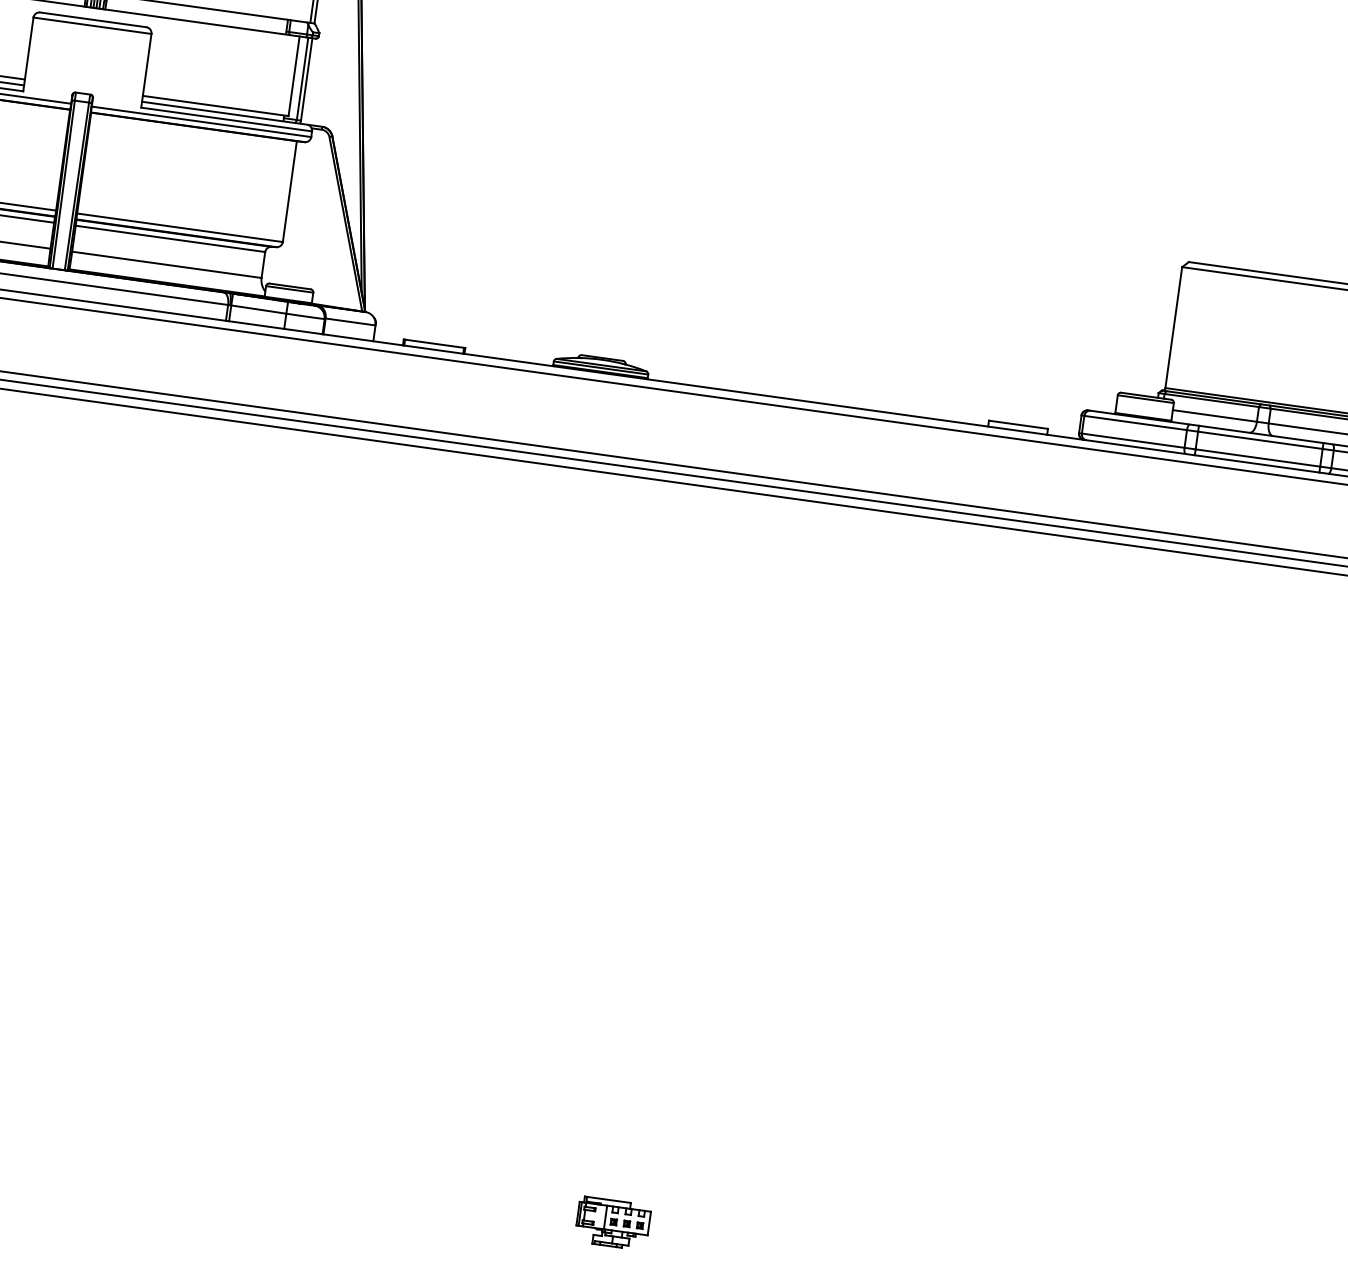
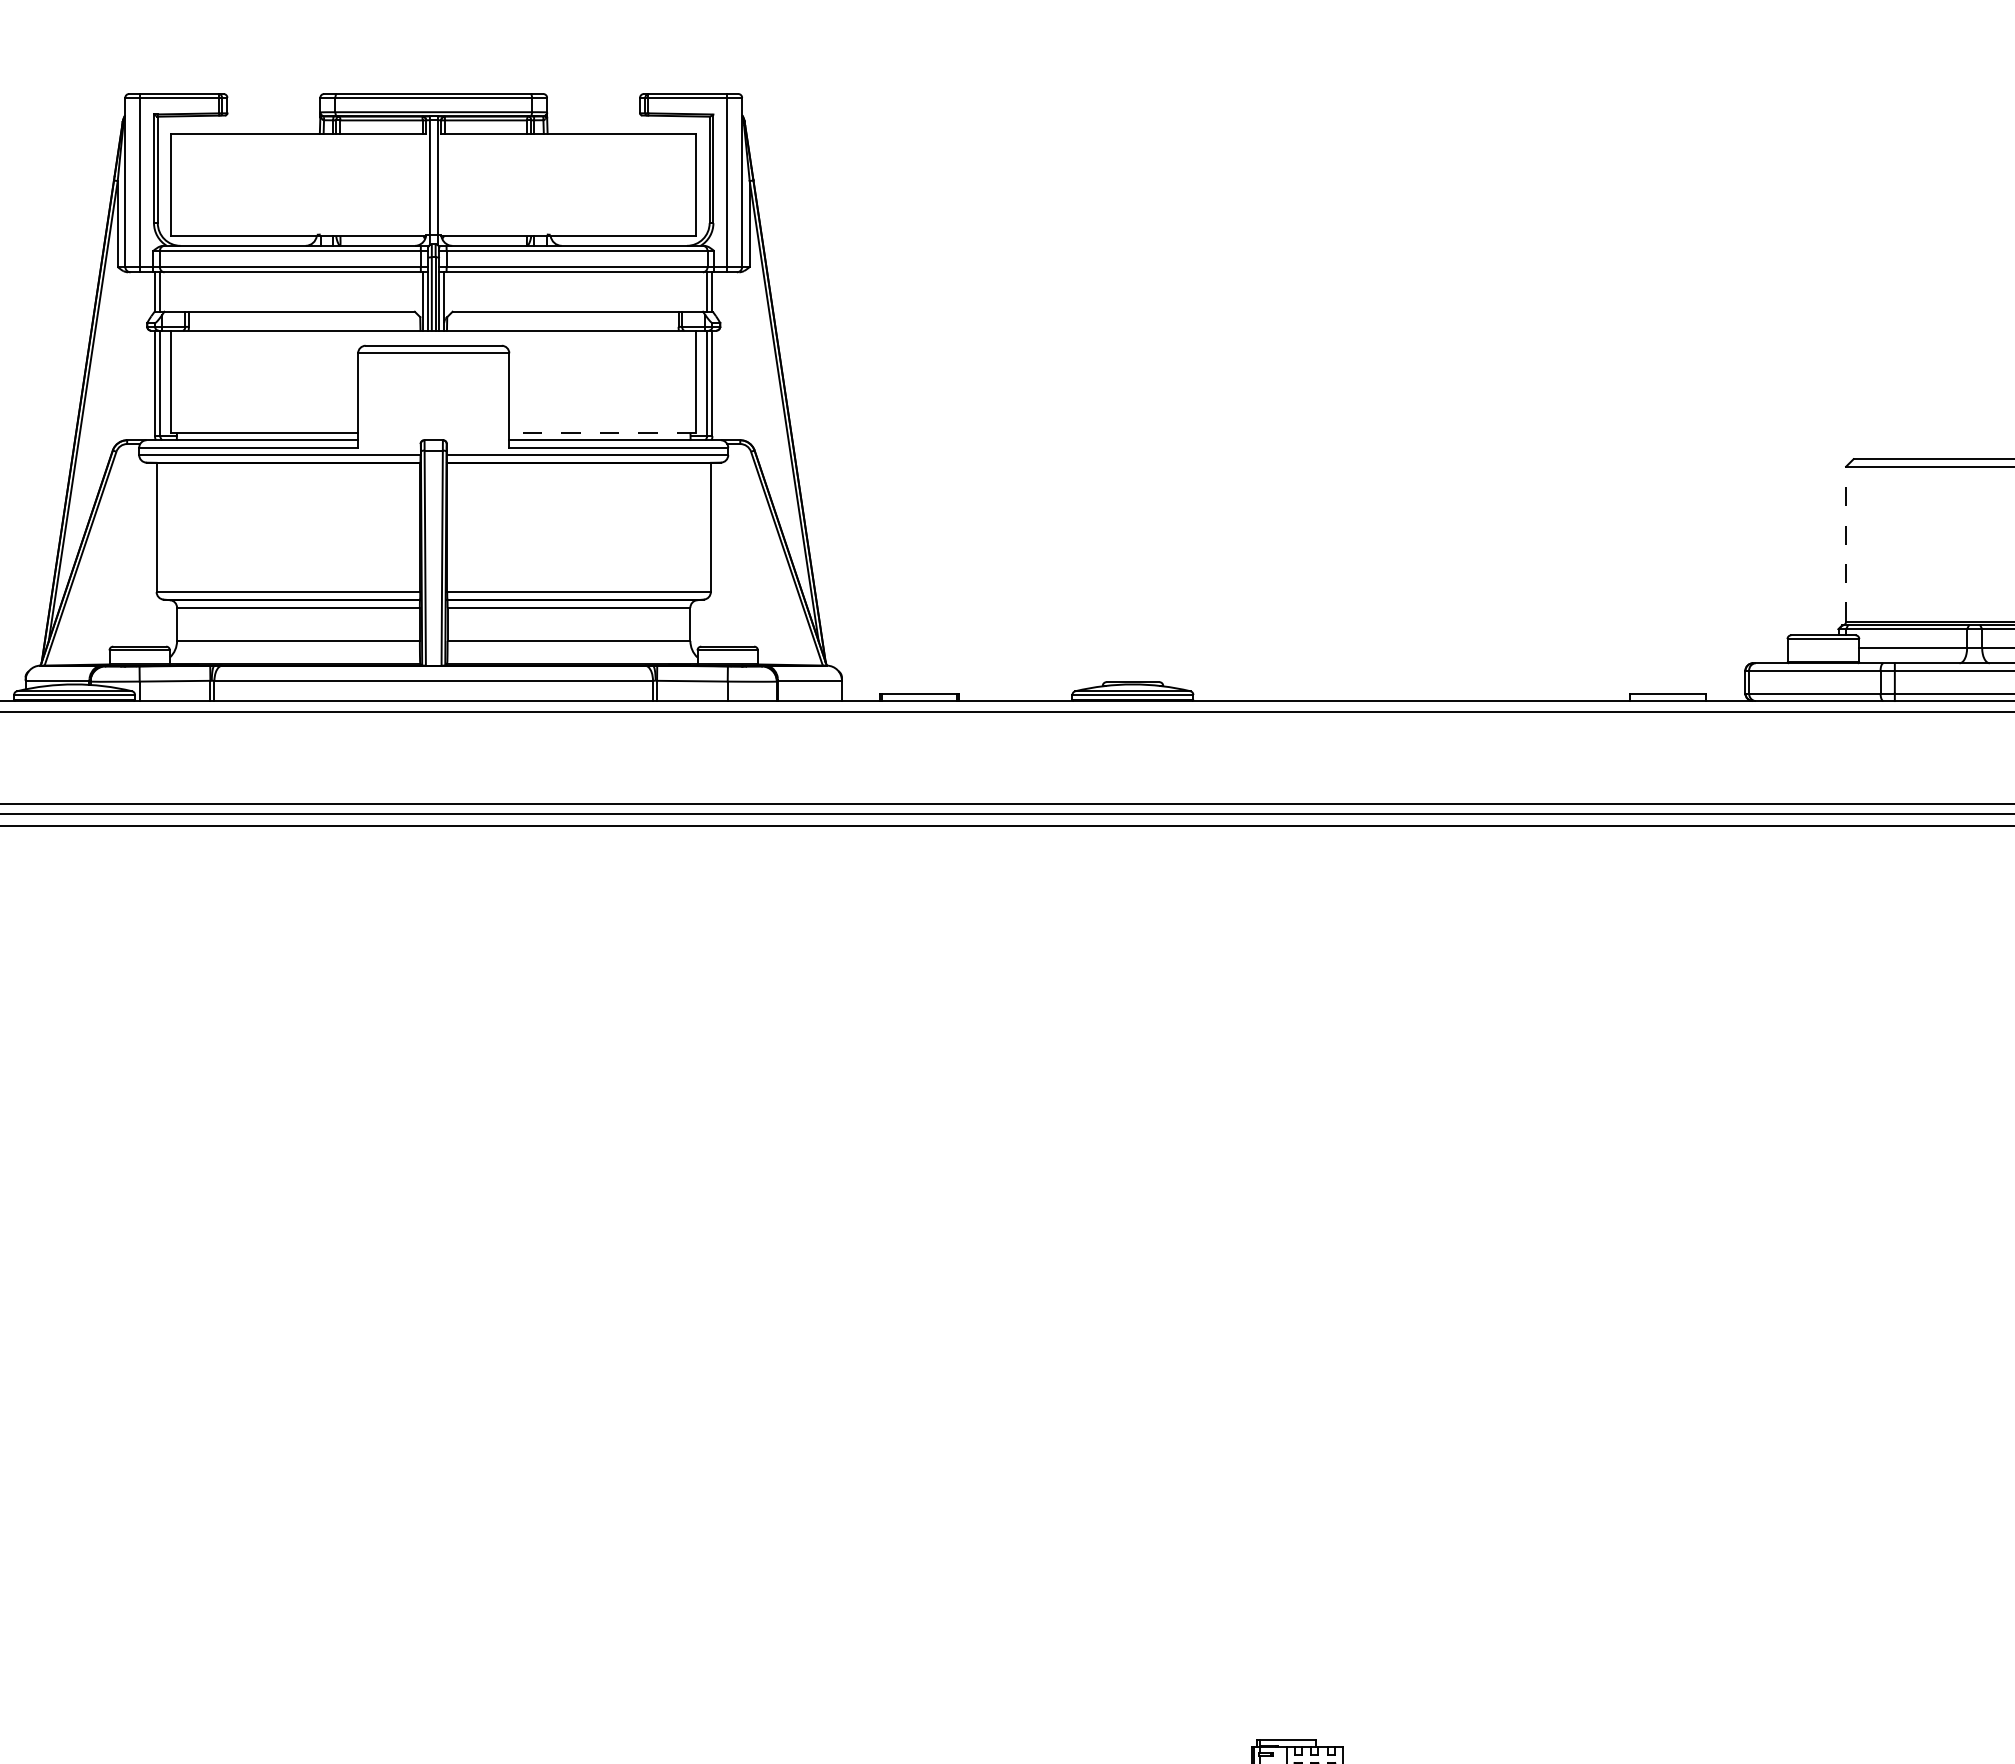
line: (215, 105) -> (602, 432), solid -> dashed
line: (1174, 327) -> (1846, 543), solid -> dashed

